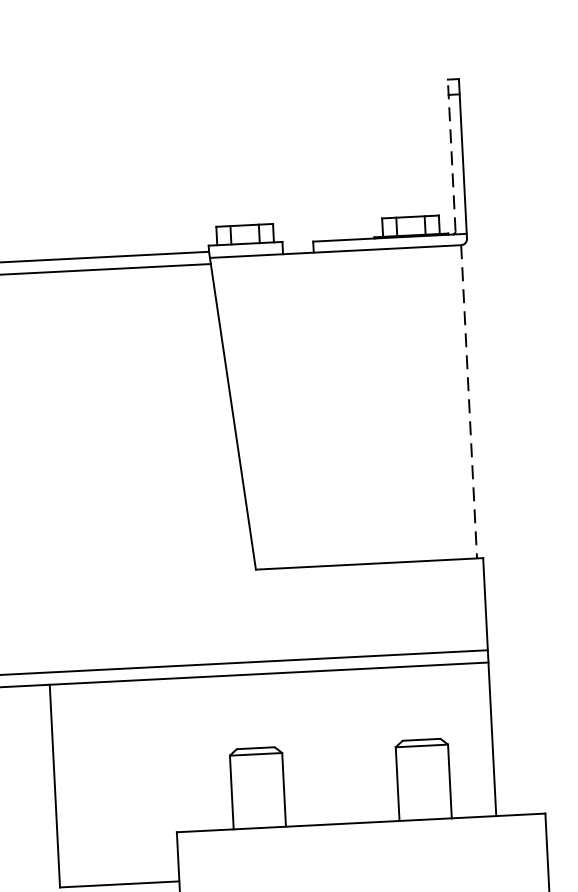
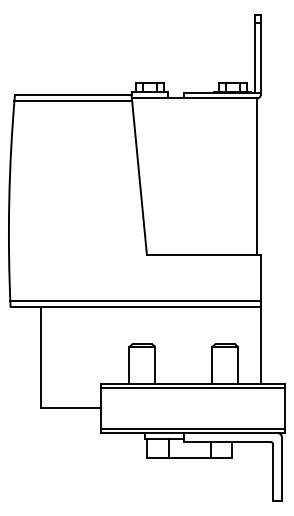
line: (452, 155) -> (255, 53), dashed -> solid
line: (469, 403) -> (257, 177), dashed -> solid
line: (360, 830) -> (192, 387), added

